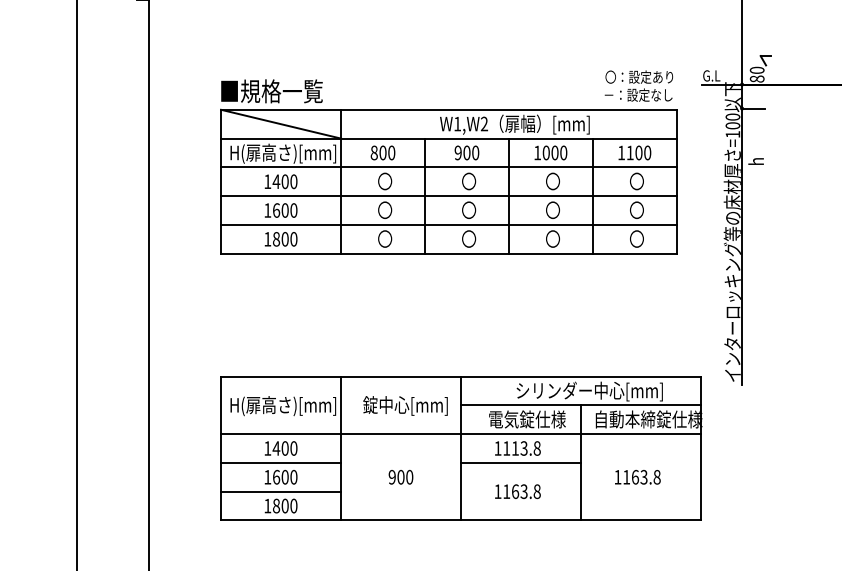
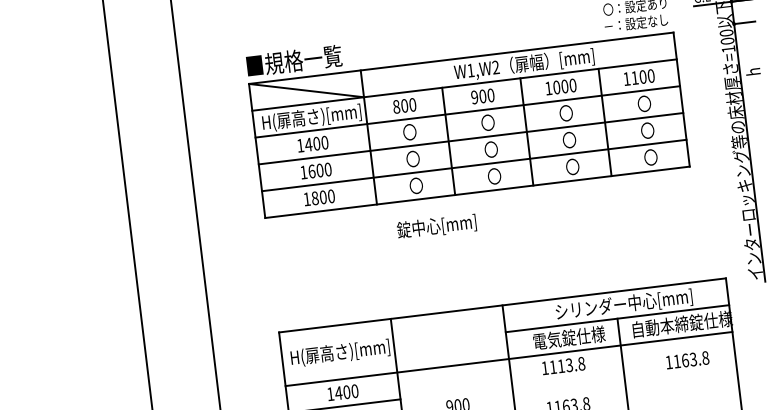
text: (405, 405) -> (436, 226), moved
line: (520, 462) -> (567, 378), removed
text: (637, 477) -> (687, 360), moved

